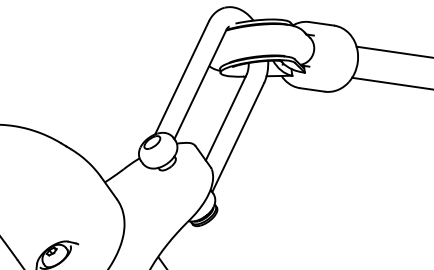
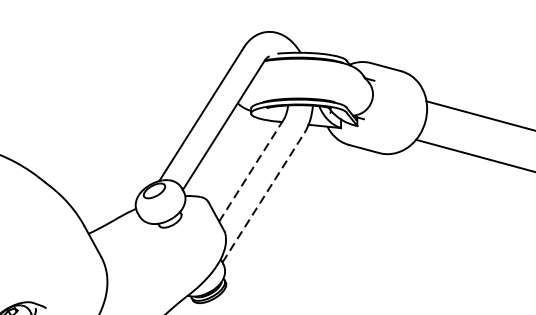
line: (226, 117) -> (251, 170), solid -> dashed
line: (238, 137) -> (263, 197), solid -> dashed

